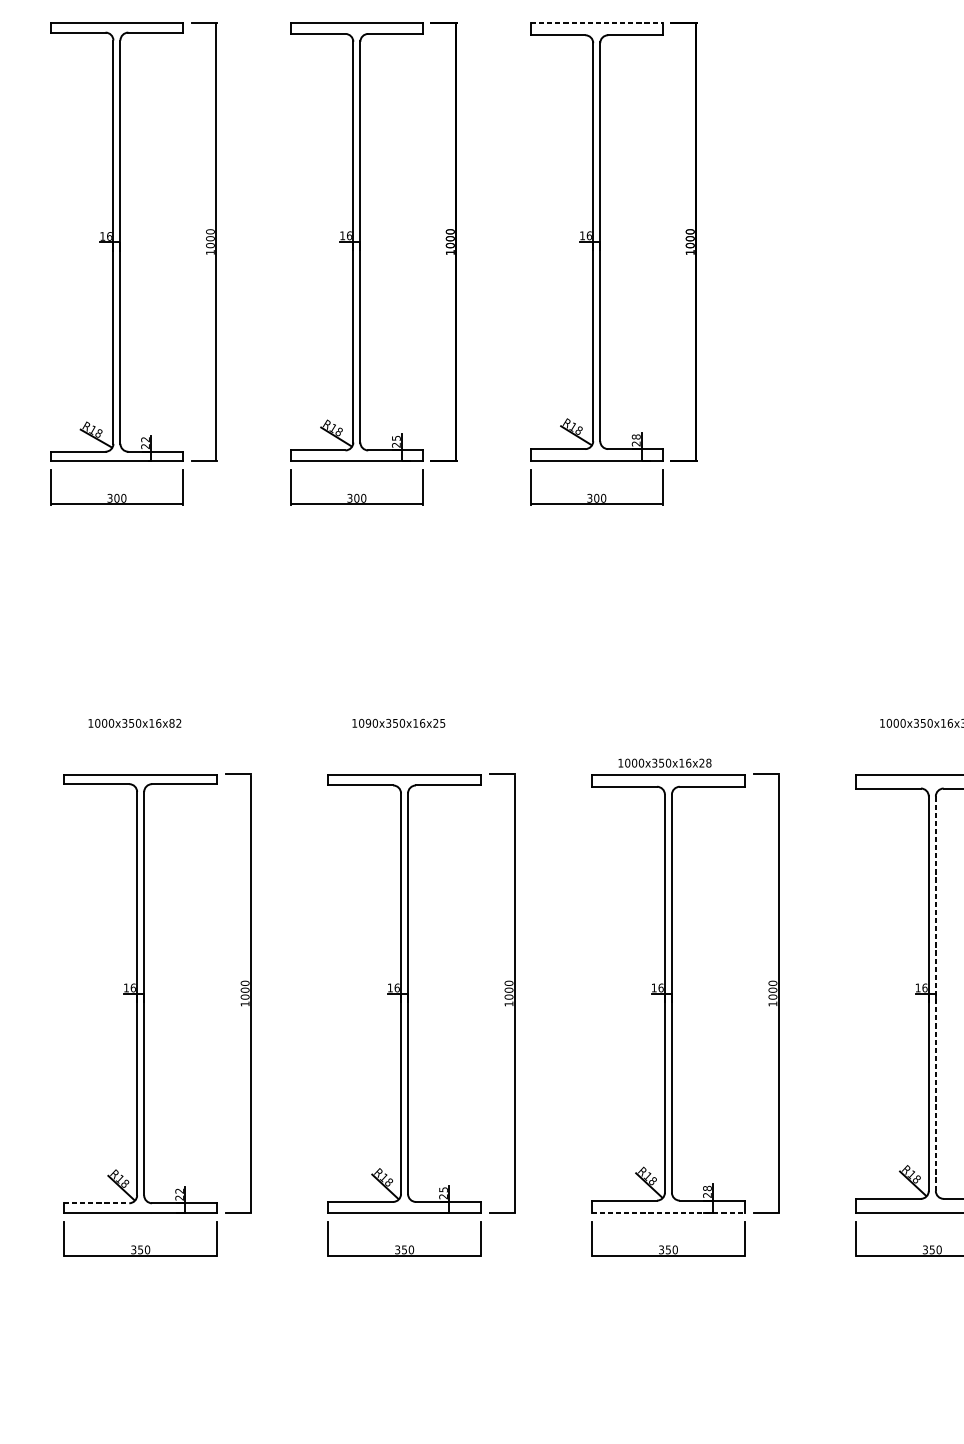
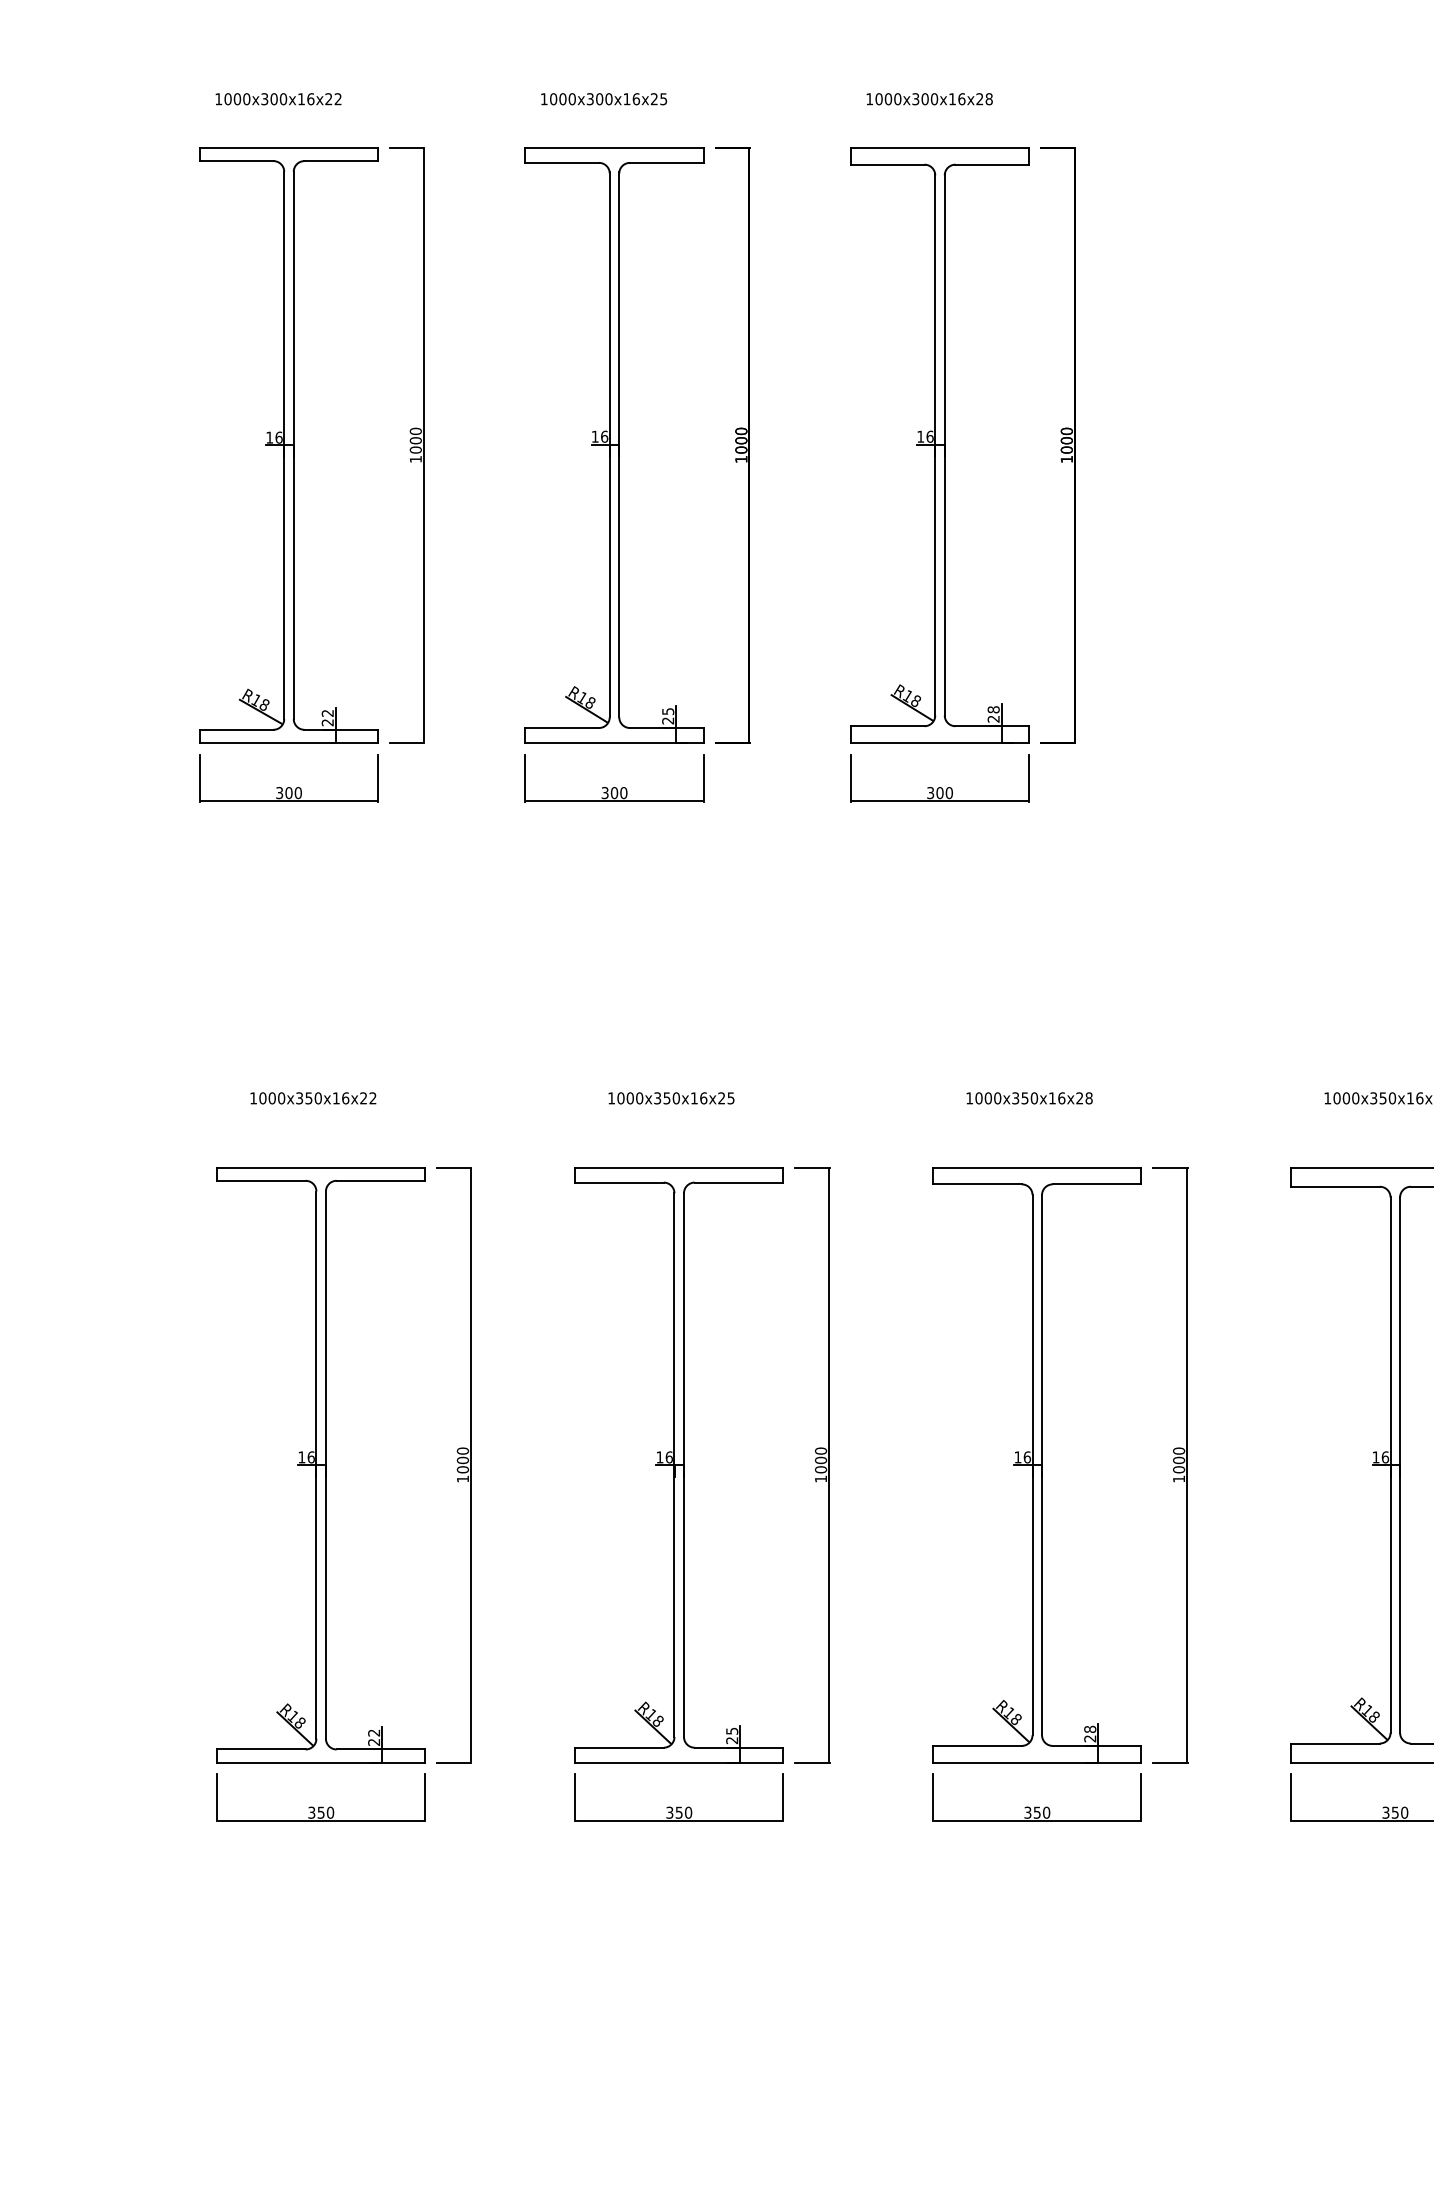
line: (597, 23) -> (940, 148), dashed -> solid
text: (171, 723) -> (363, 1098), 1000x350x16x82 -> 1000x350x16x22
text: (367, 723) -> (629, 1098), 1090x350x16x25 -> 1000x350x16x25
text: (664, 763) -> (1029, 1098), moved
line: (936, 993) -> (1400, 1465), dashed -> solid
line: (96, 1203) -> (261, 1749), dashed -> solid
line: (668, 1212) -> (1037, 1762), dashed -> solid

